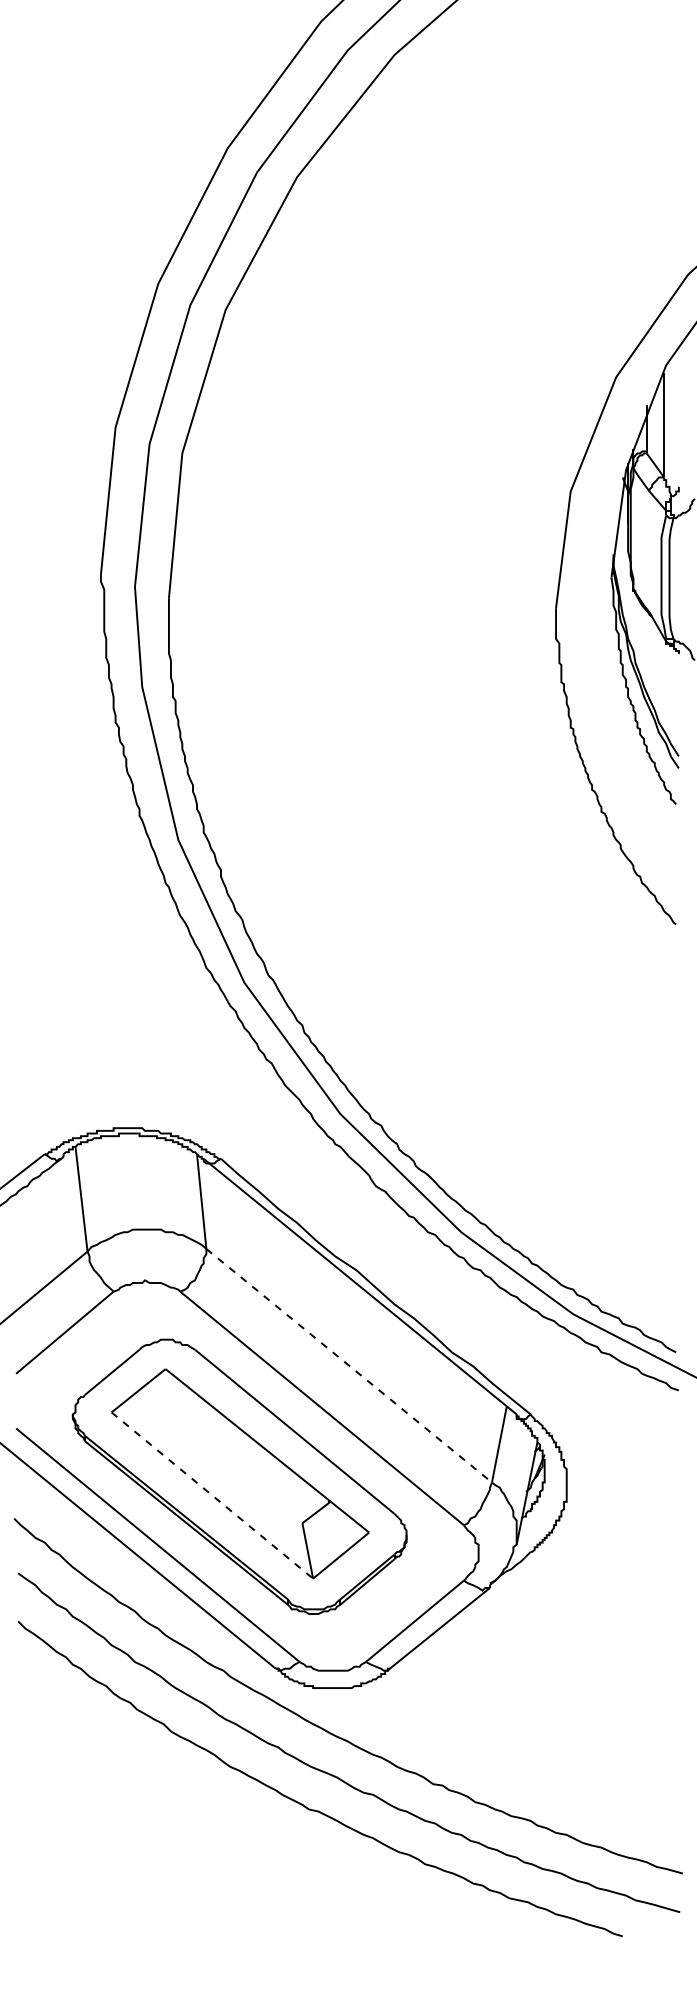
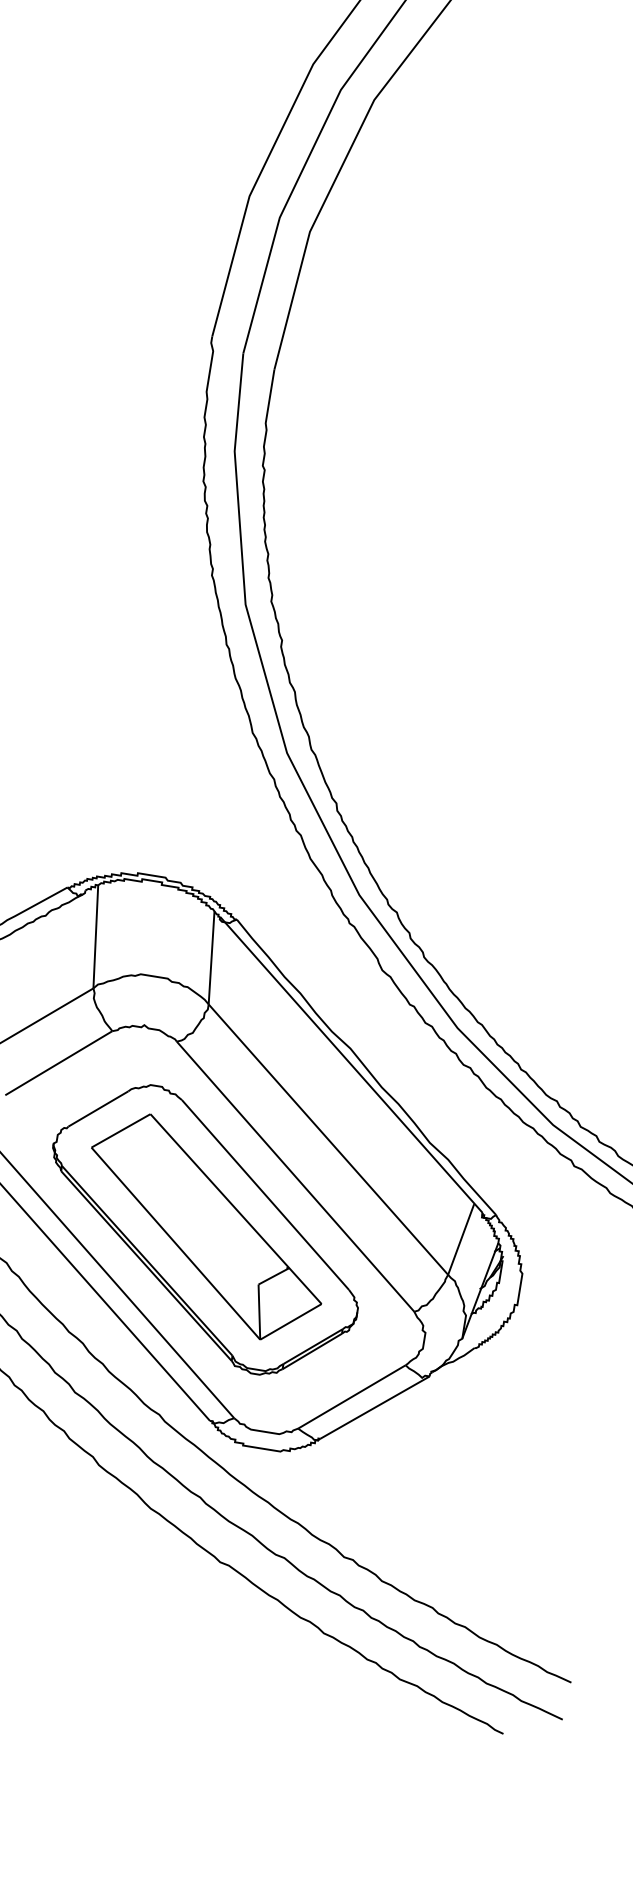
line: (349, 1366) -> (328, 1140), dashed -> solid
line: (212, 1495) -> (176, 1243), dashed -> solid

